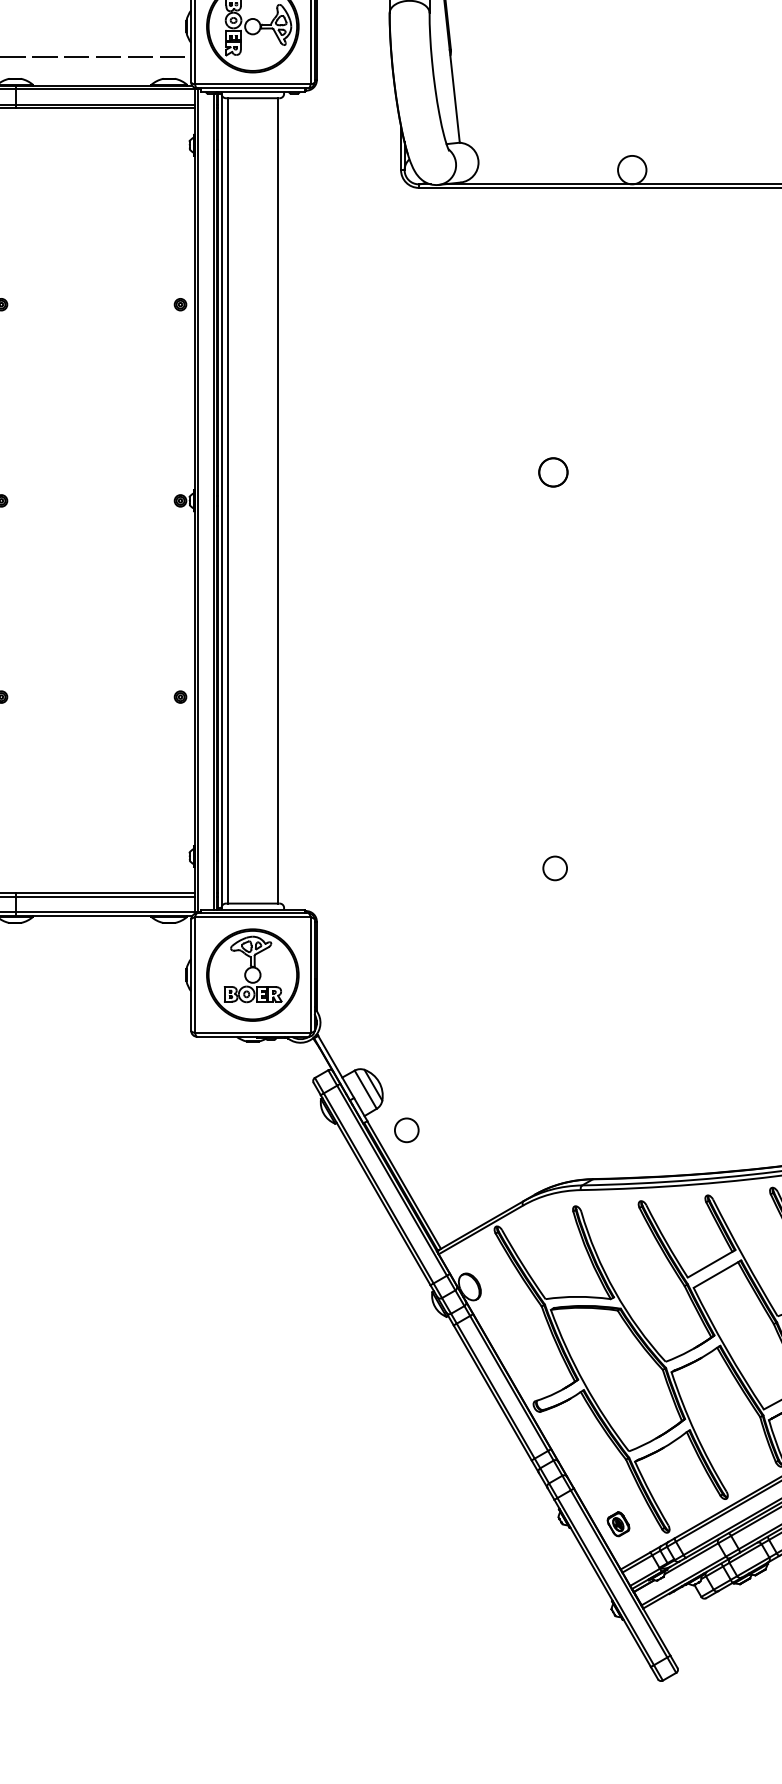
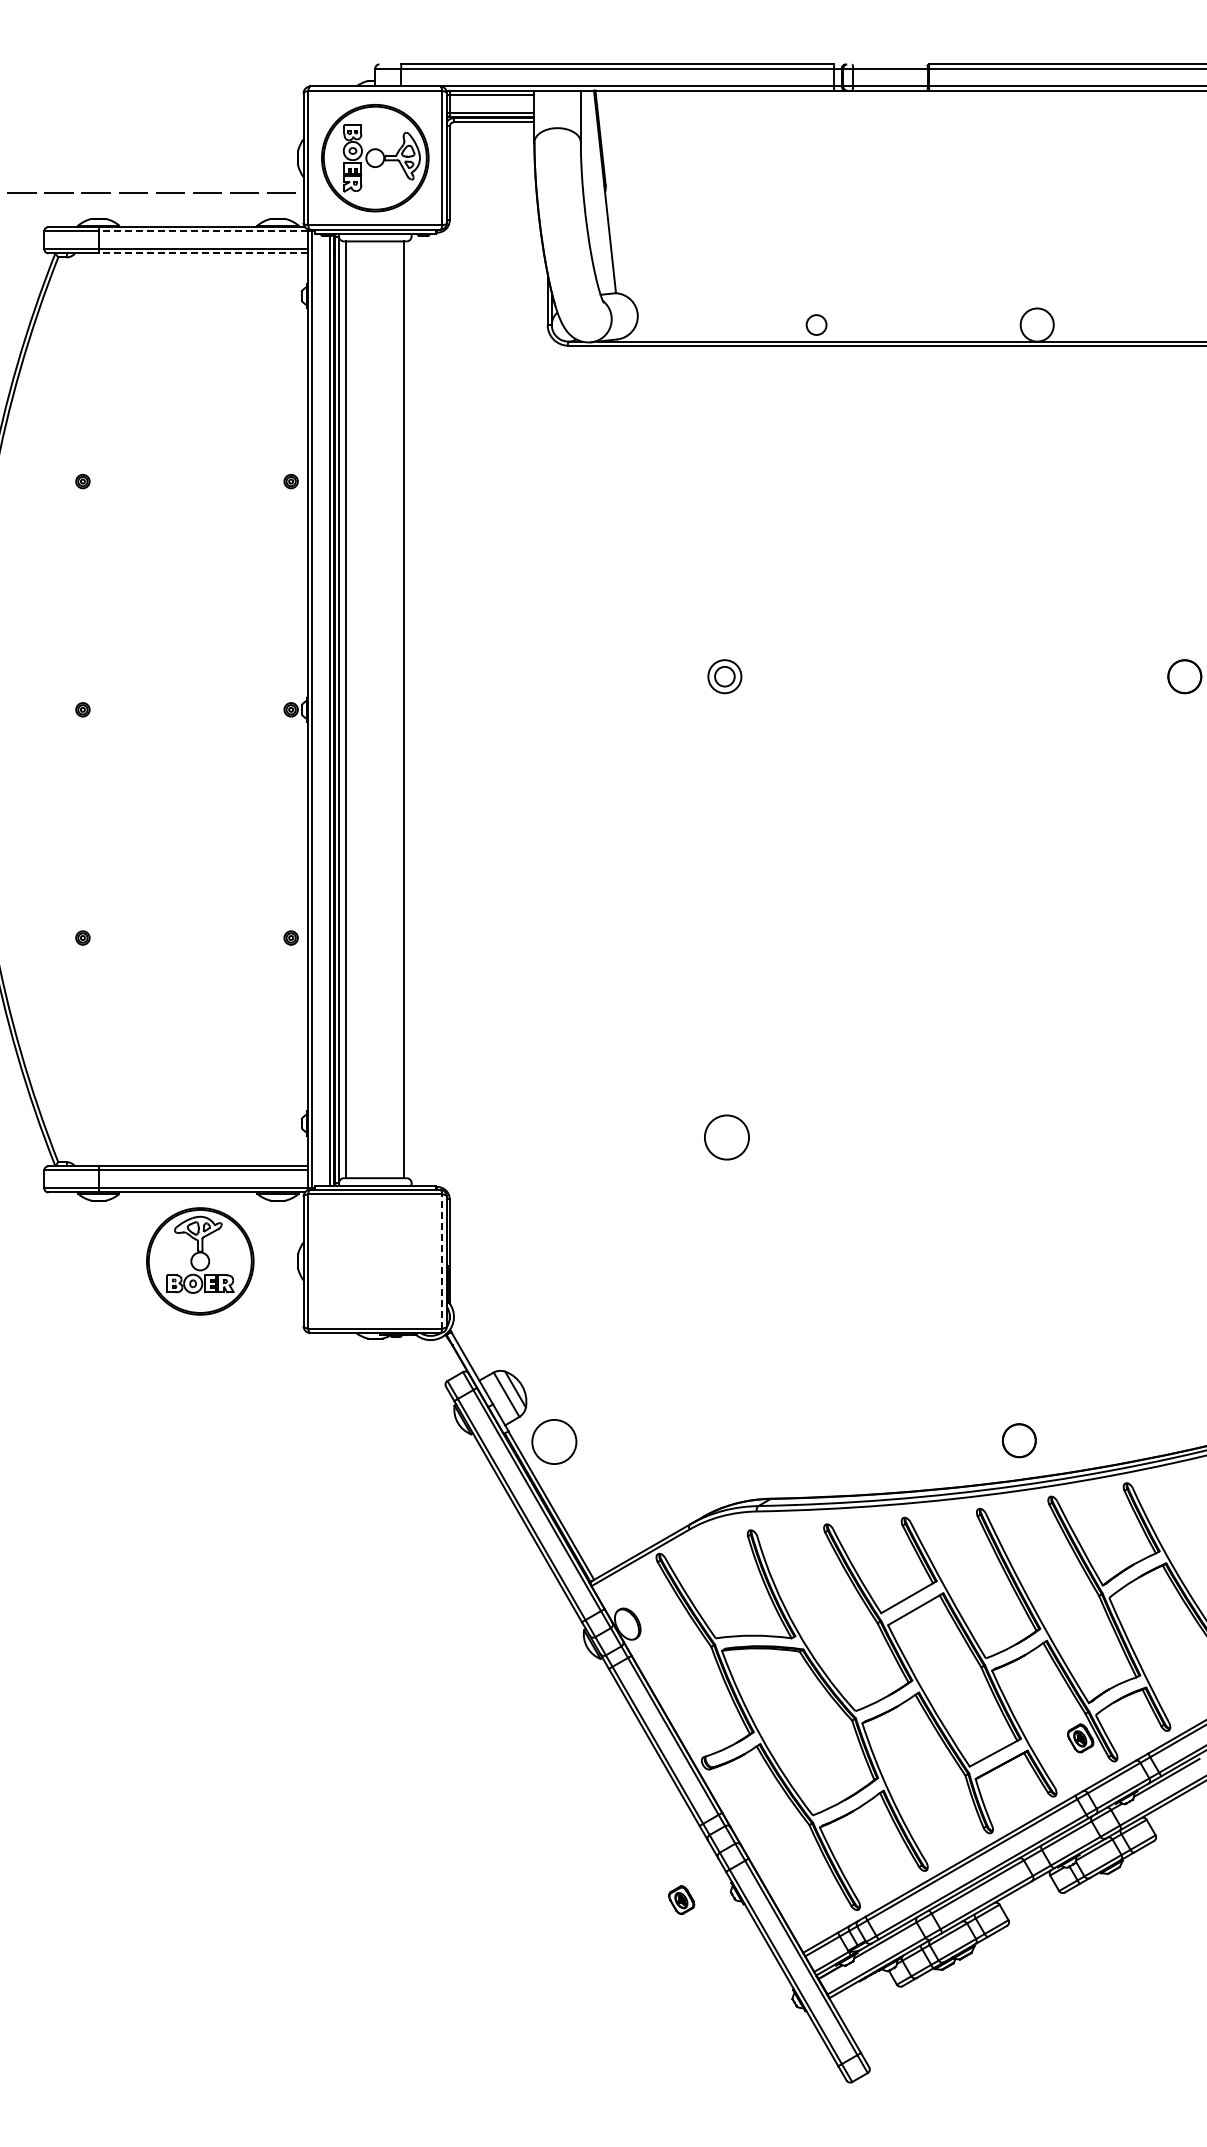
line: (105, 89) -> (203, 231), solid -> dashed
line: (105, 108) -> (203, 253), solid -> dashed
circle: (632, 169) -> (816, 324), size x0.6
circle: (553, 472) -> (724, 676), size x0.6
circle: (554, 867) -> (726, 1136), size x1.6
line: (310, 974) -> (442, 1260), solid -> dashed
part: (253, 975) -> (200, 1261), moved
circle: (406, 1129) -> (554, 1441), size x1.6
part: (618, 1523) -> (681, 1899), moved

